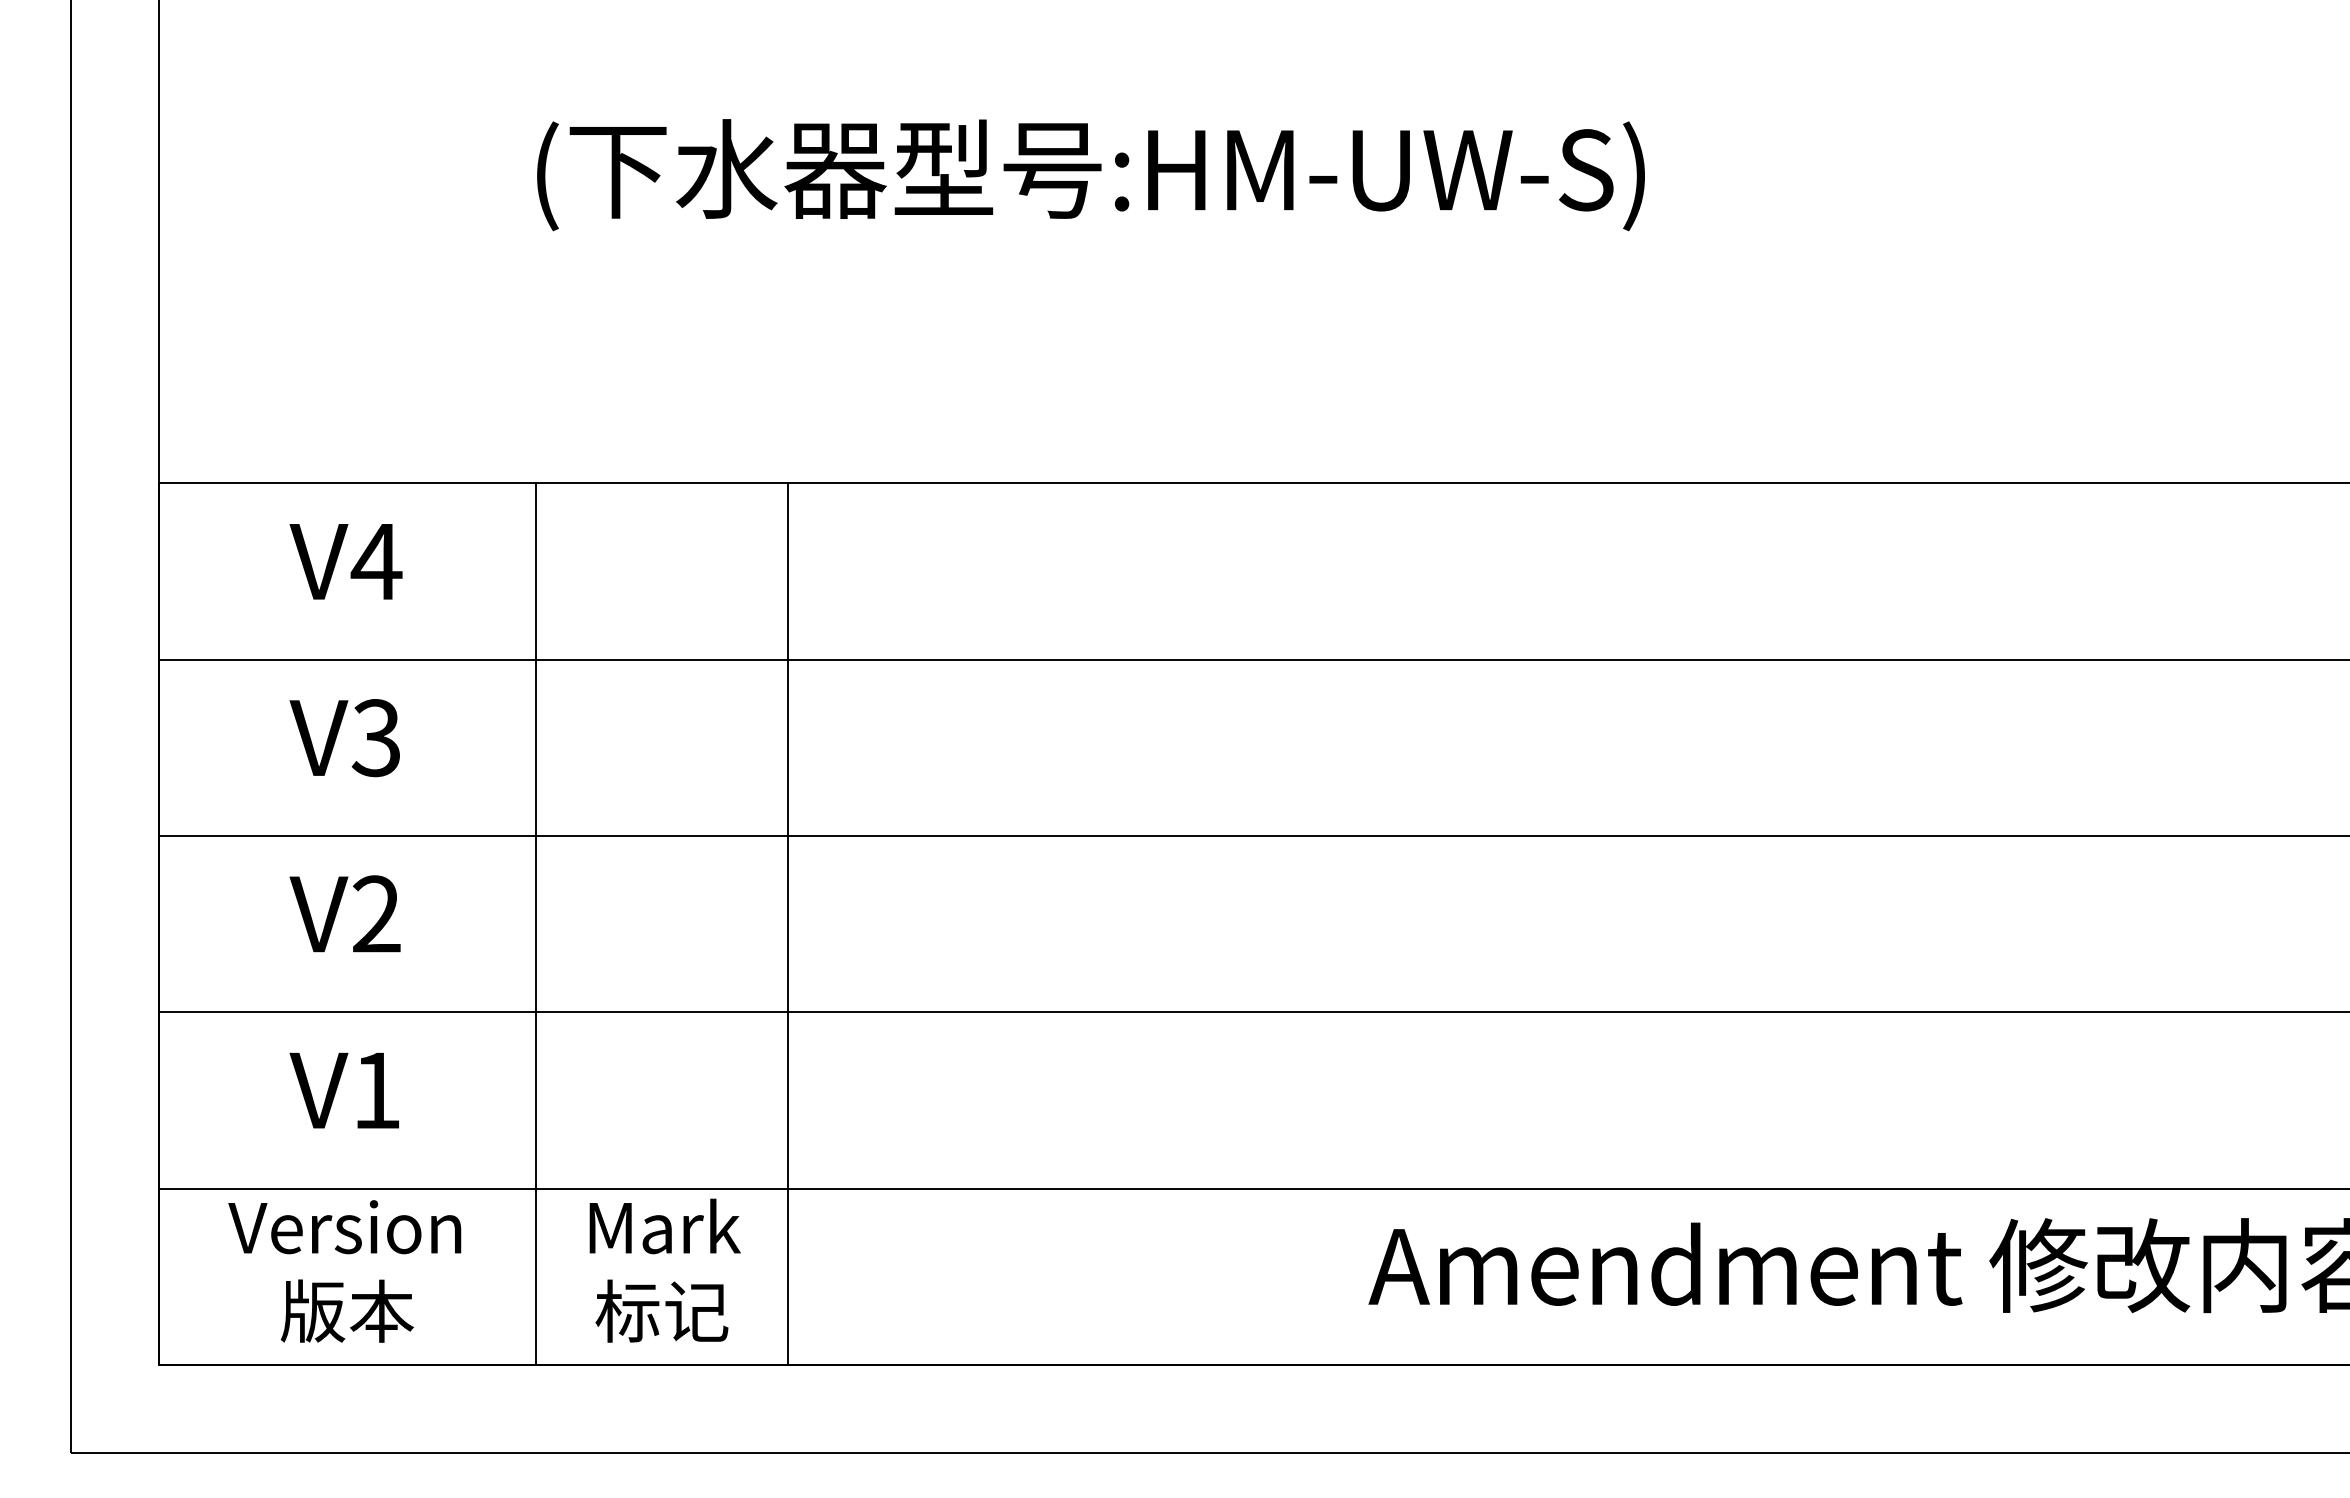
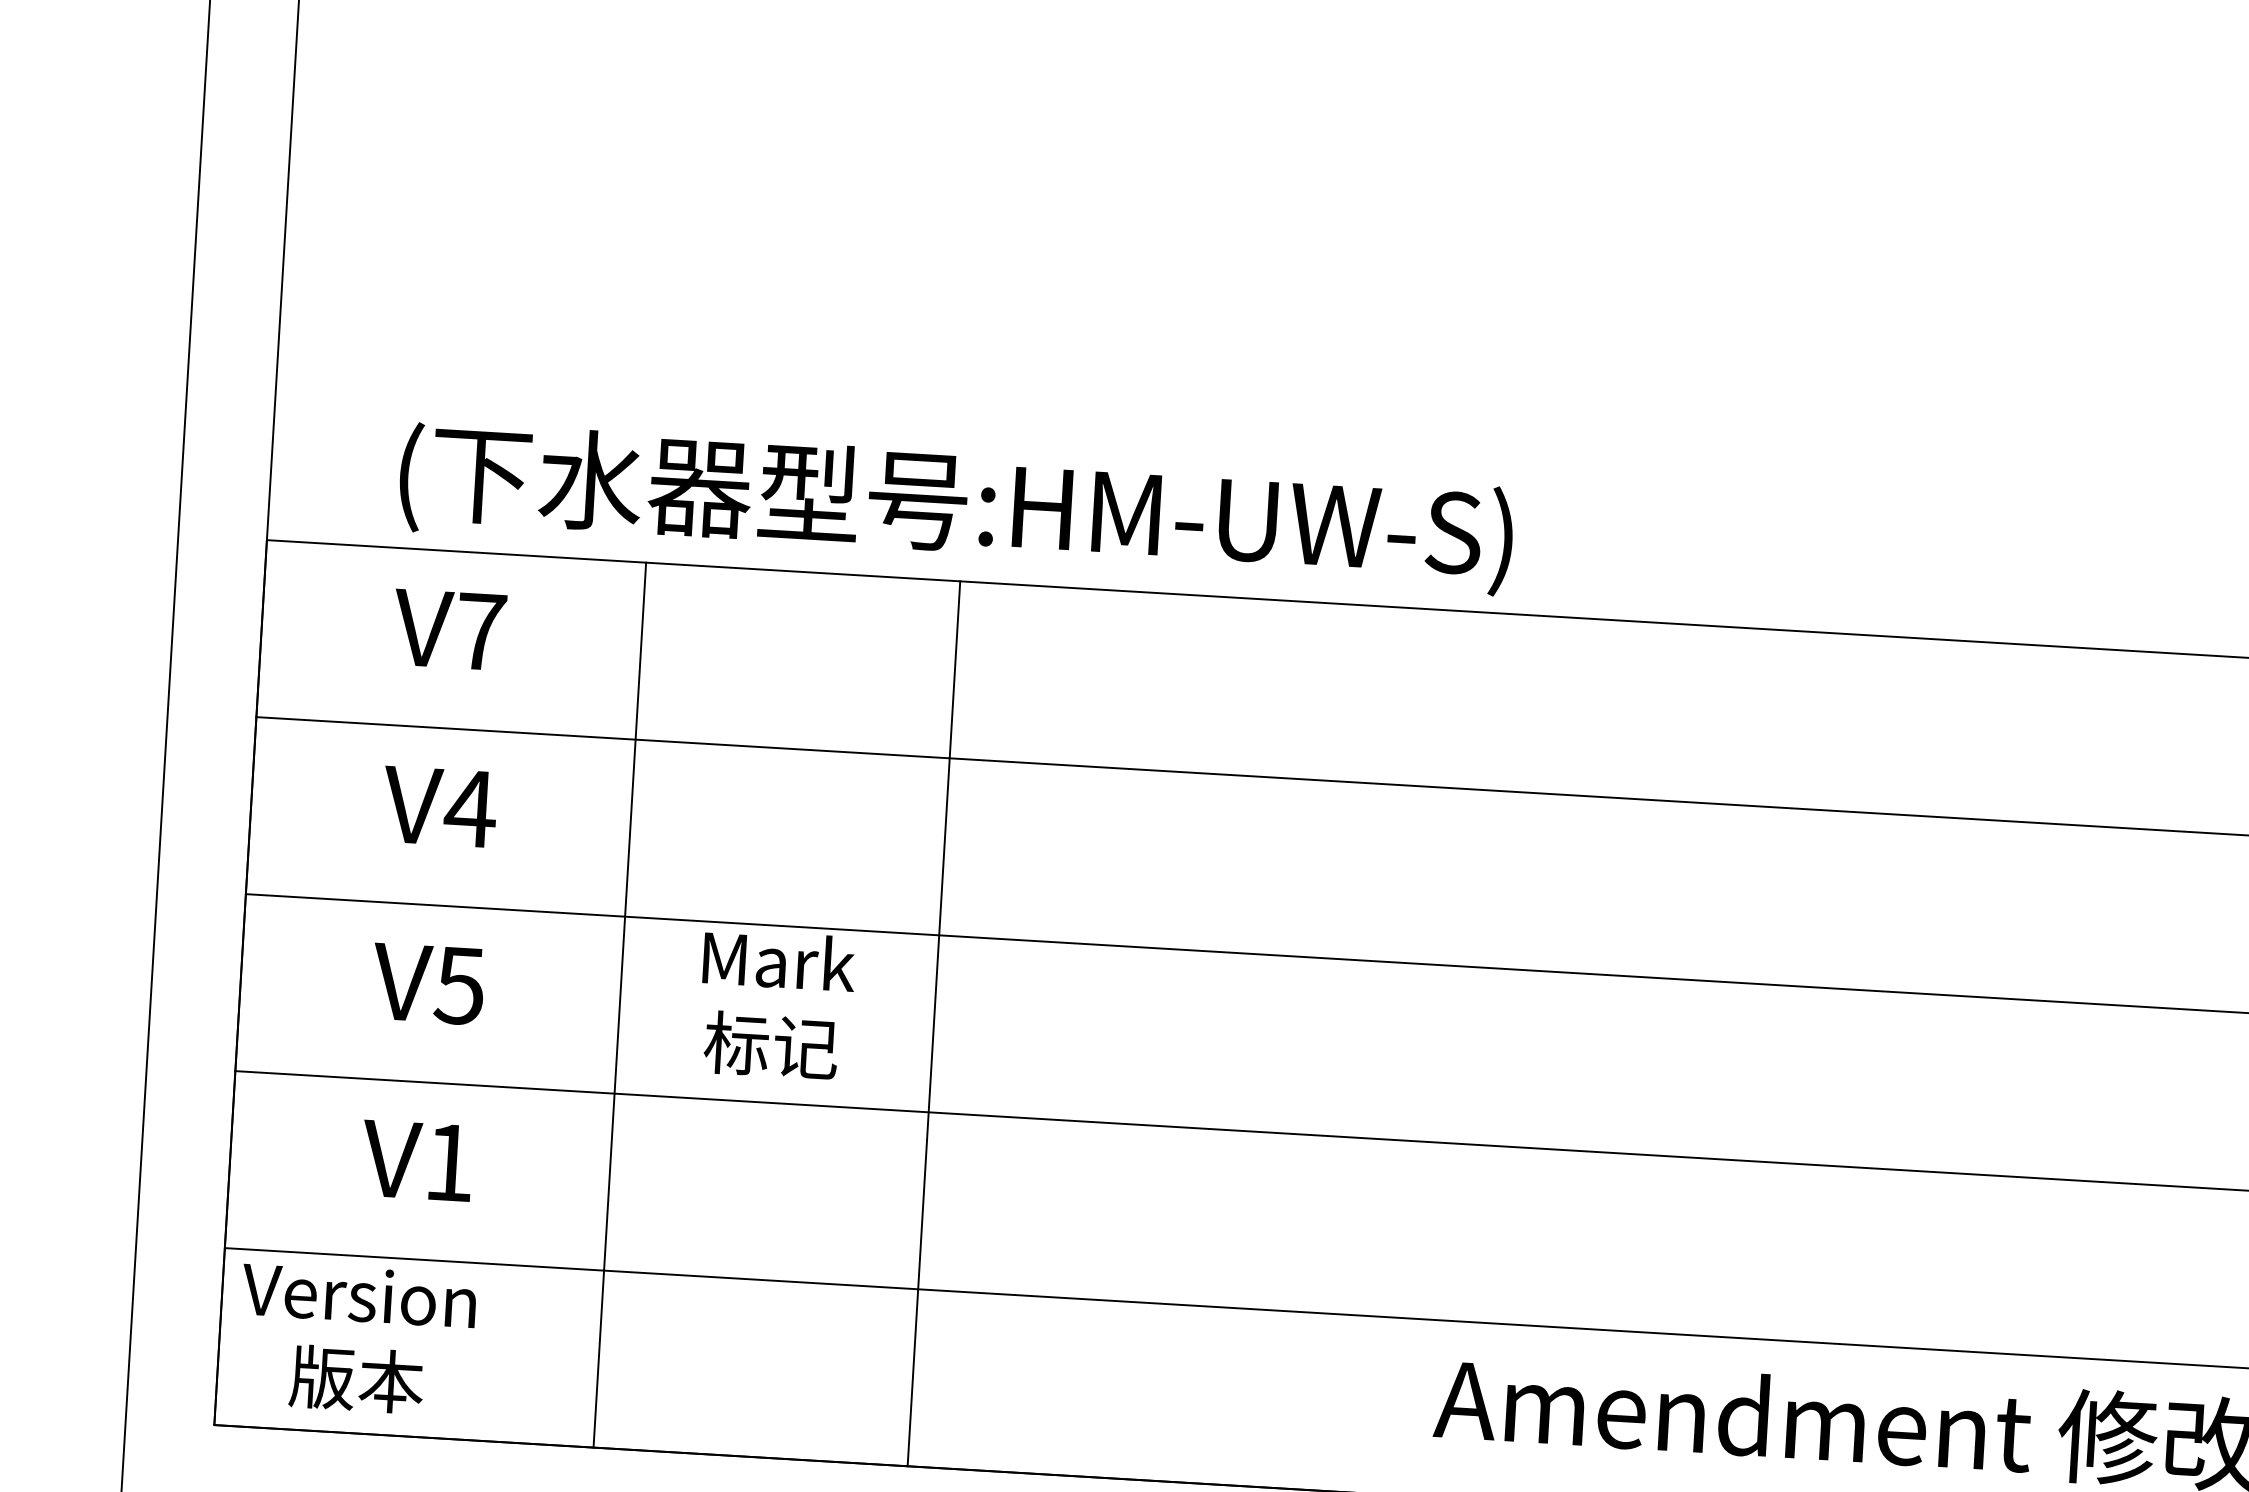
text: (1090, 175) -> (955, 508), moved
text: (376, 561) -> (480, 631), V4 -> V7
text: (376, 738) -> (470, 809), V3 -> V4
text: (375, 914) -> (458, 985), V2 -> V5
line: (788, 923) -> (934, 1023), moved
text: (664, 1270) -> (776, 1004), moved
text: (344, 1271) -> (356, 1339), moved

